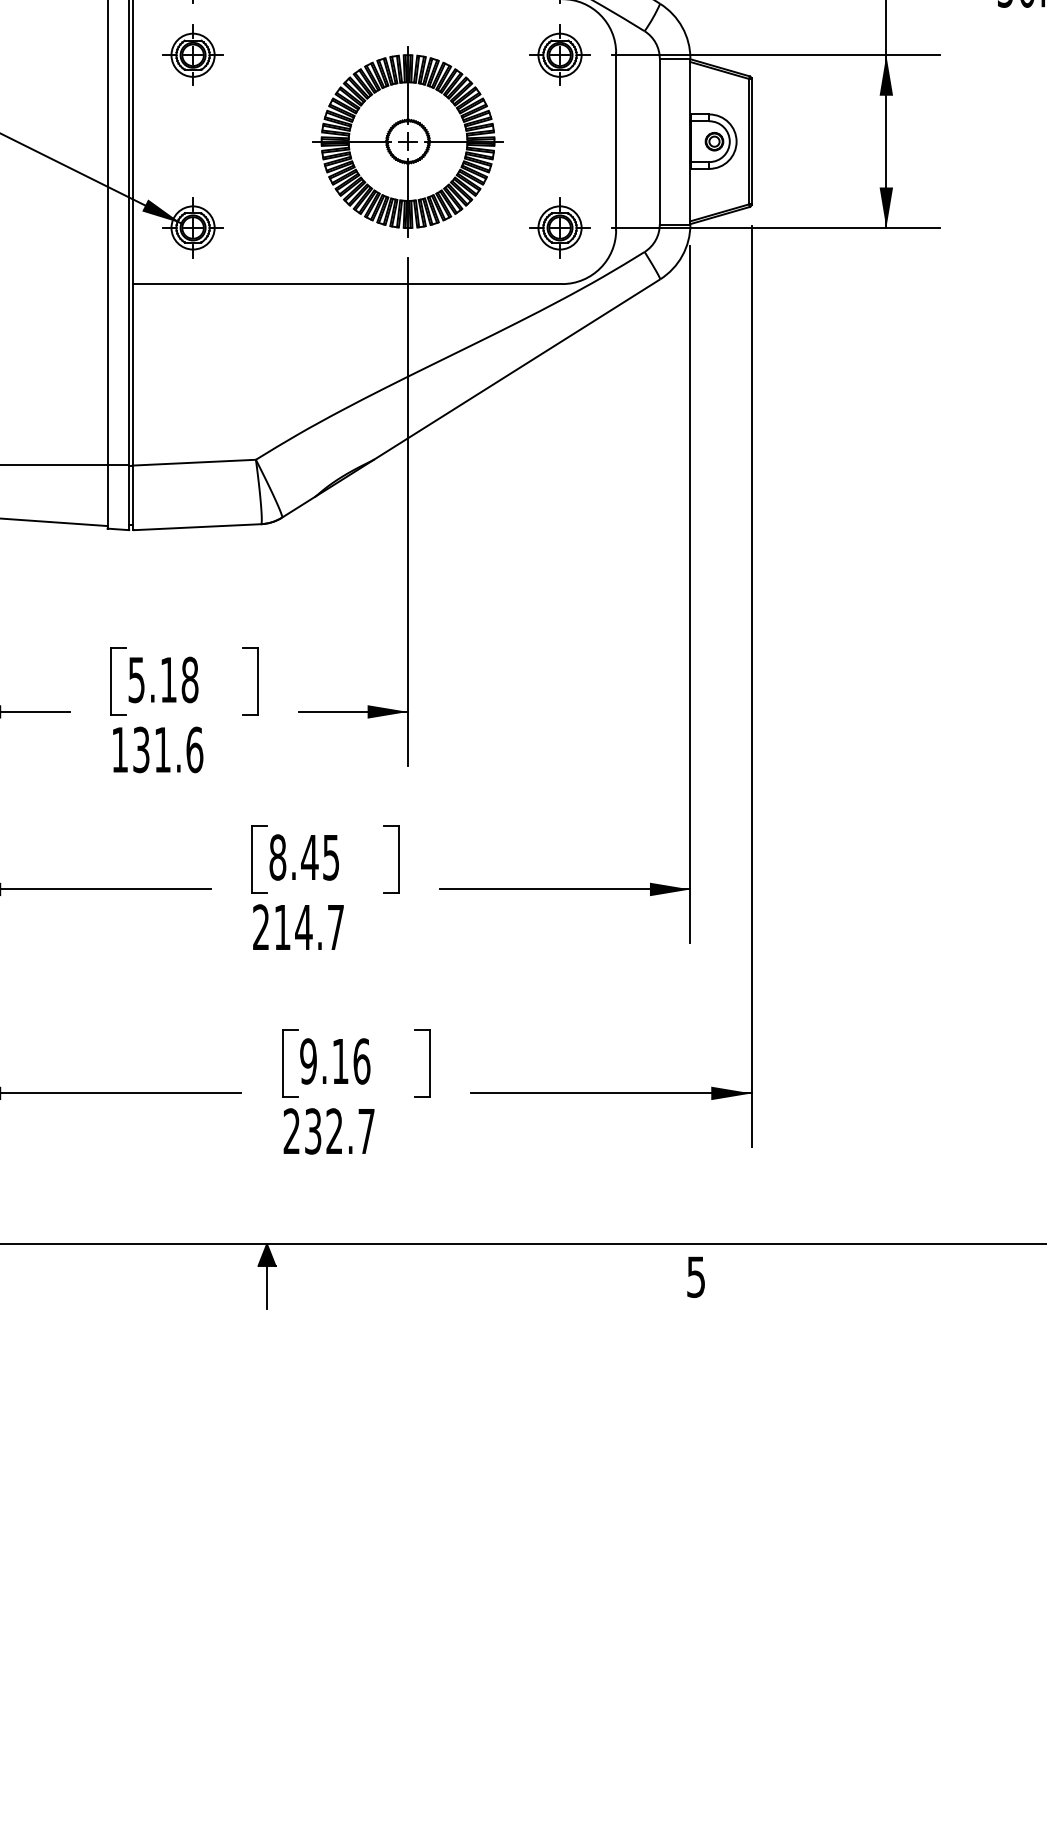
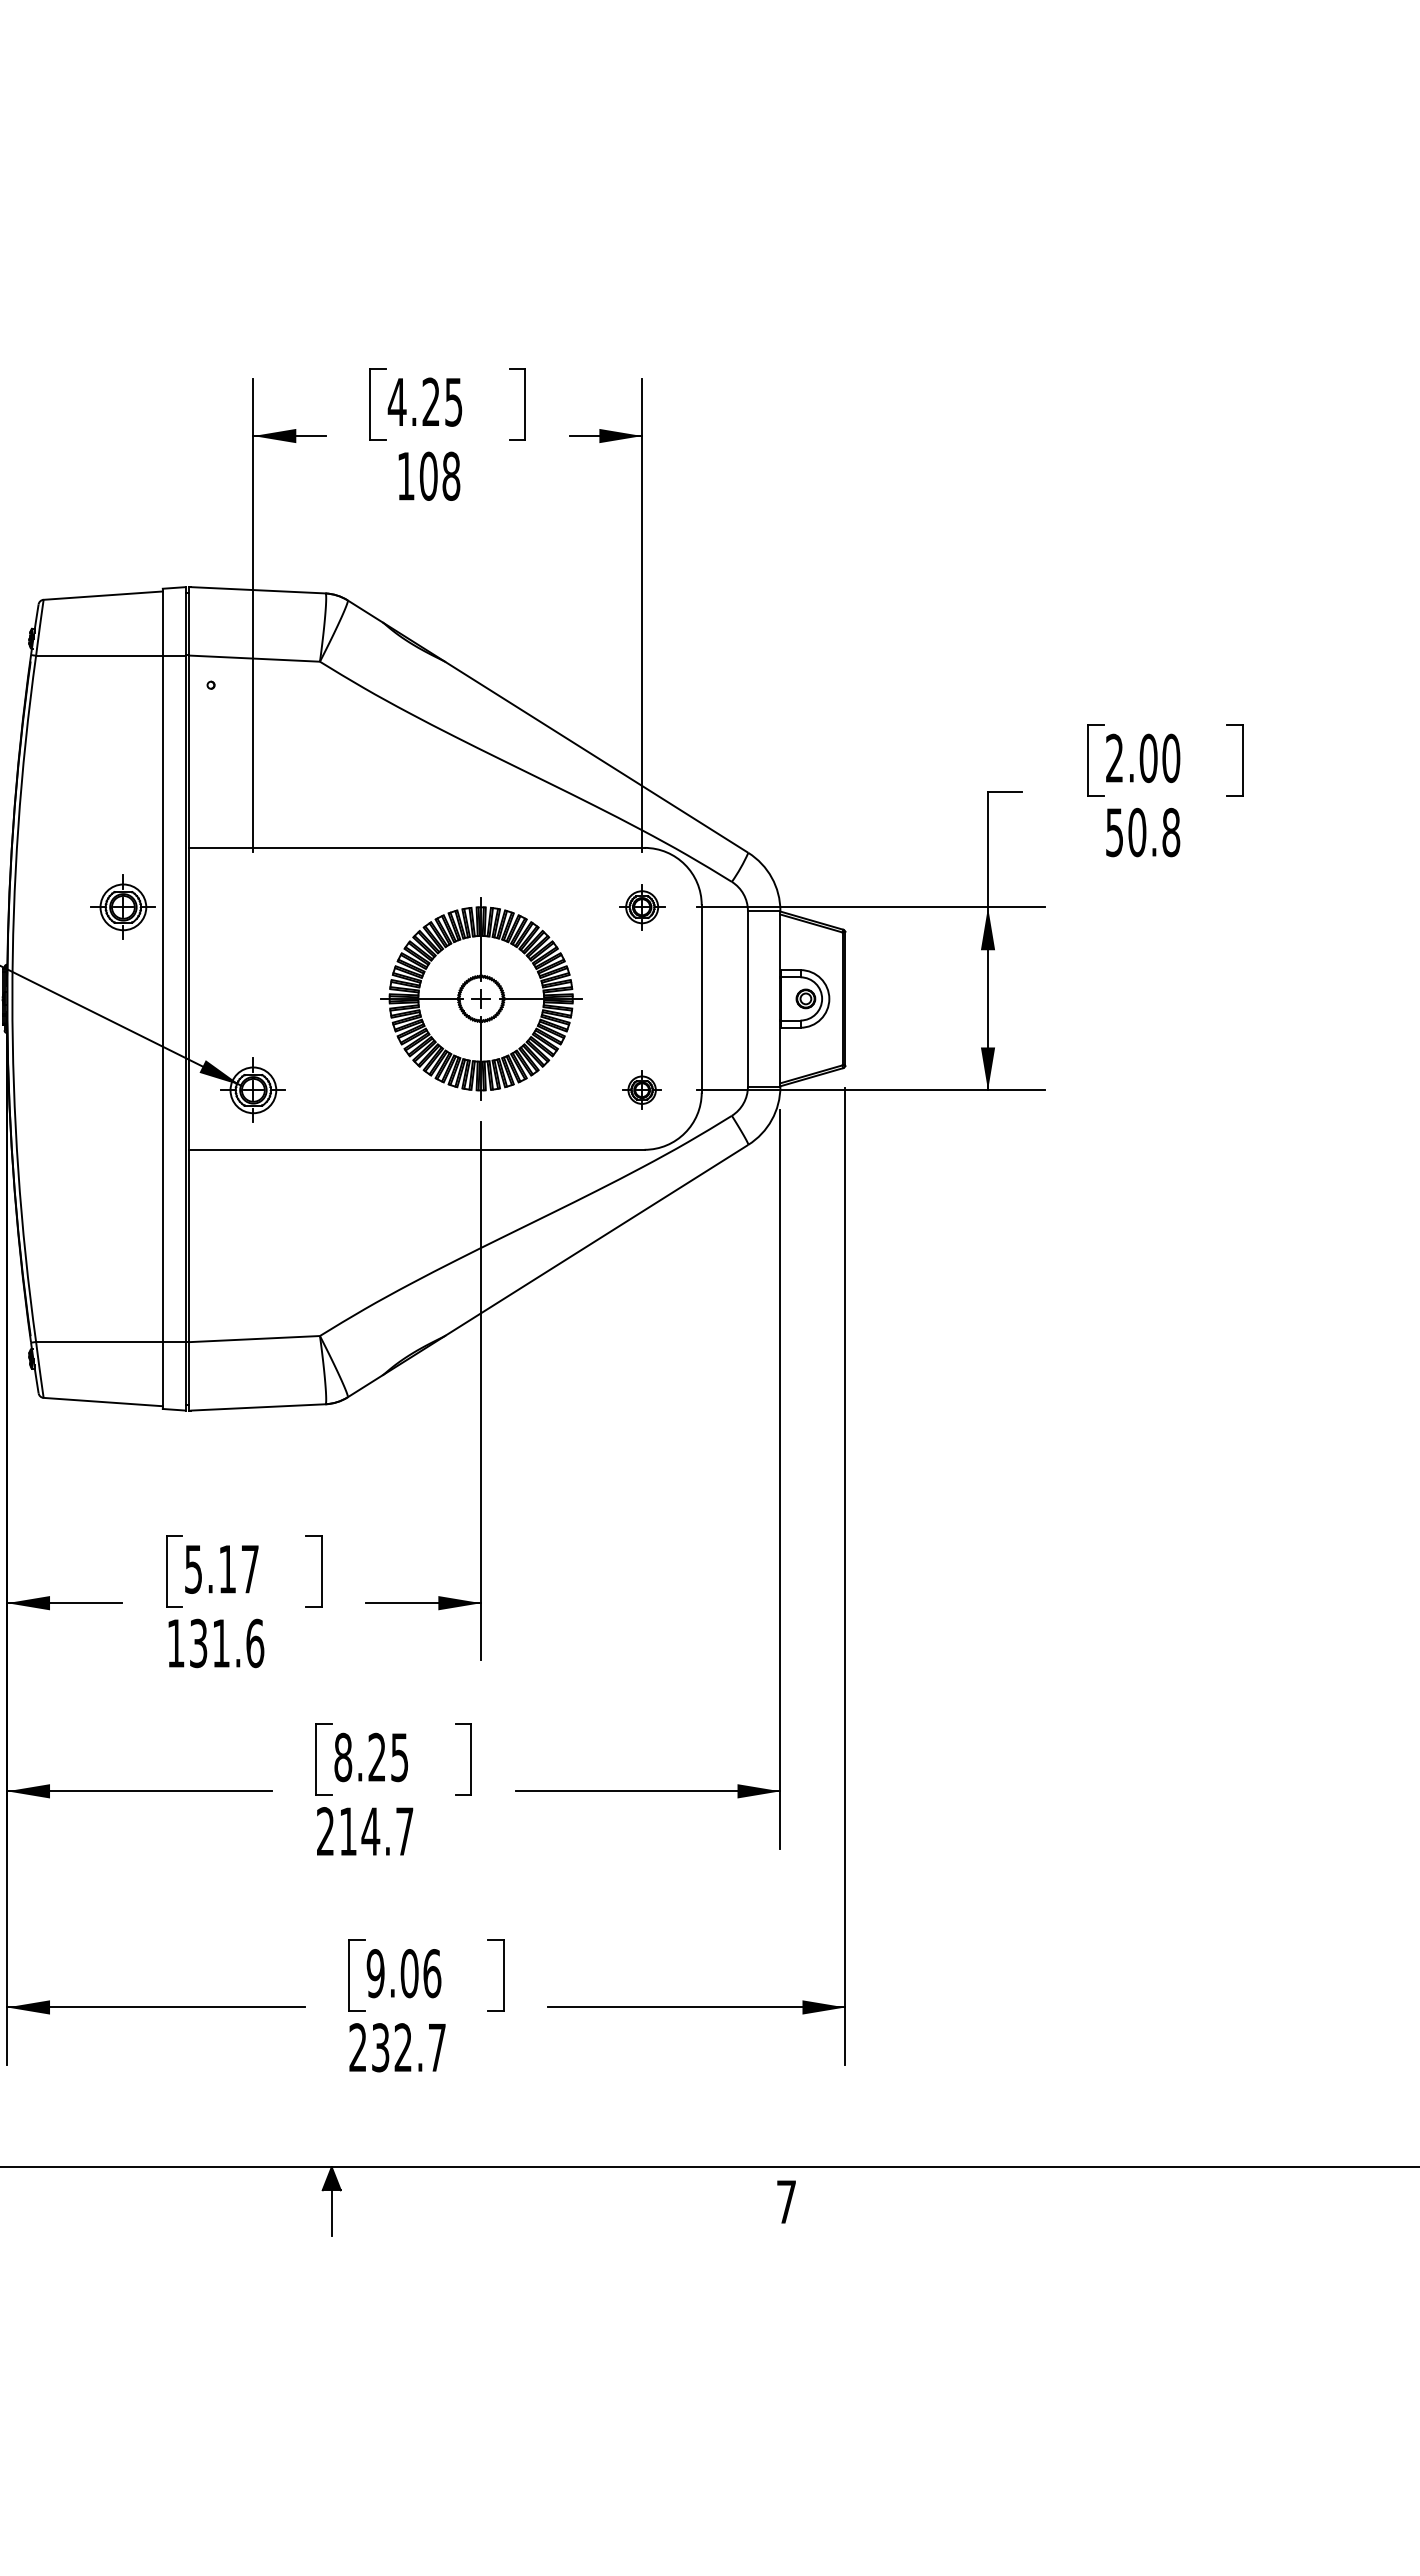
part: (192, 54) -> (122, 906), moved
part: (559, 54) -> (641, 906), size x0.7
part: (559, 227) -> (641, 1089), size x0.6
text: (190, 679) -> (250, 1568), 5.18 -> 5.17
text: (309, 856) -> (376, 1756), 8.45 -> 8.25
text: (340, 1061) -> (409, 1973), 9.16 -> 9.06
text: (696, 1277) -> (786, 2202), 5 -> 7

